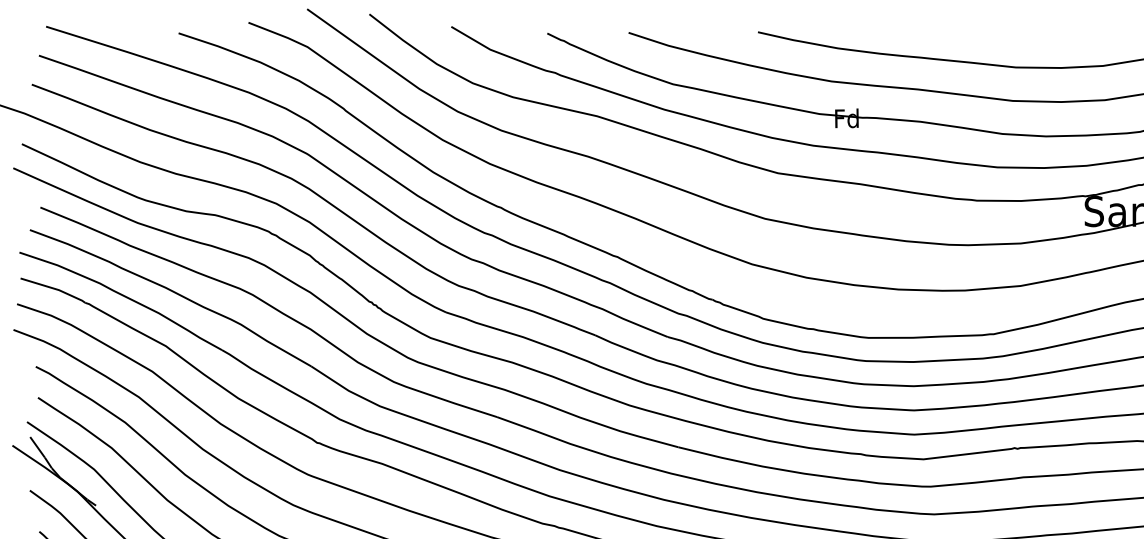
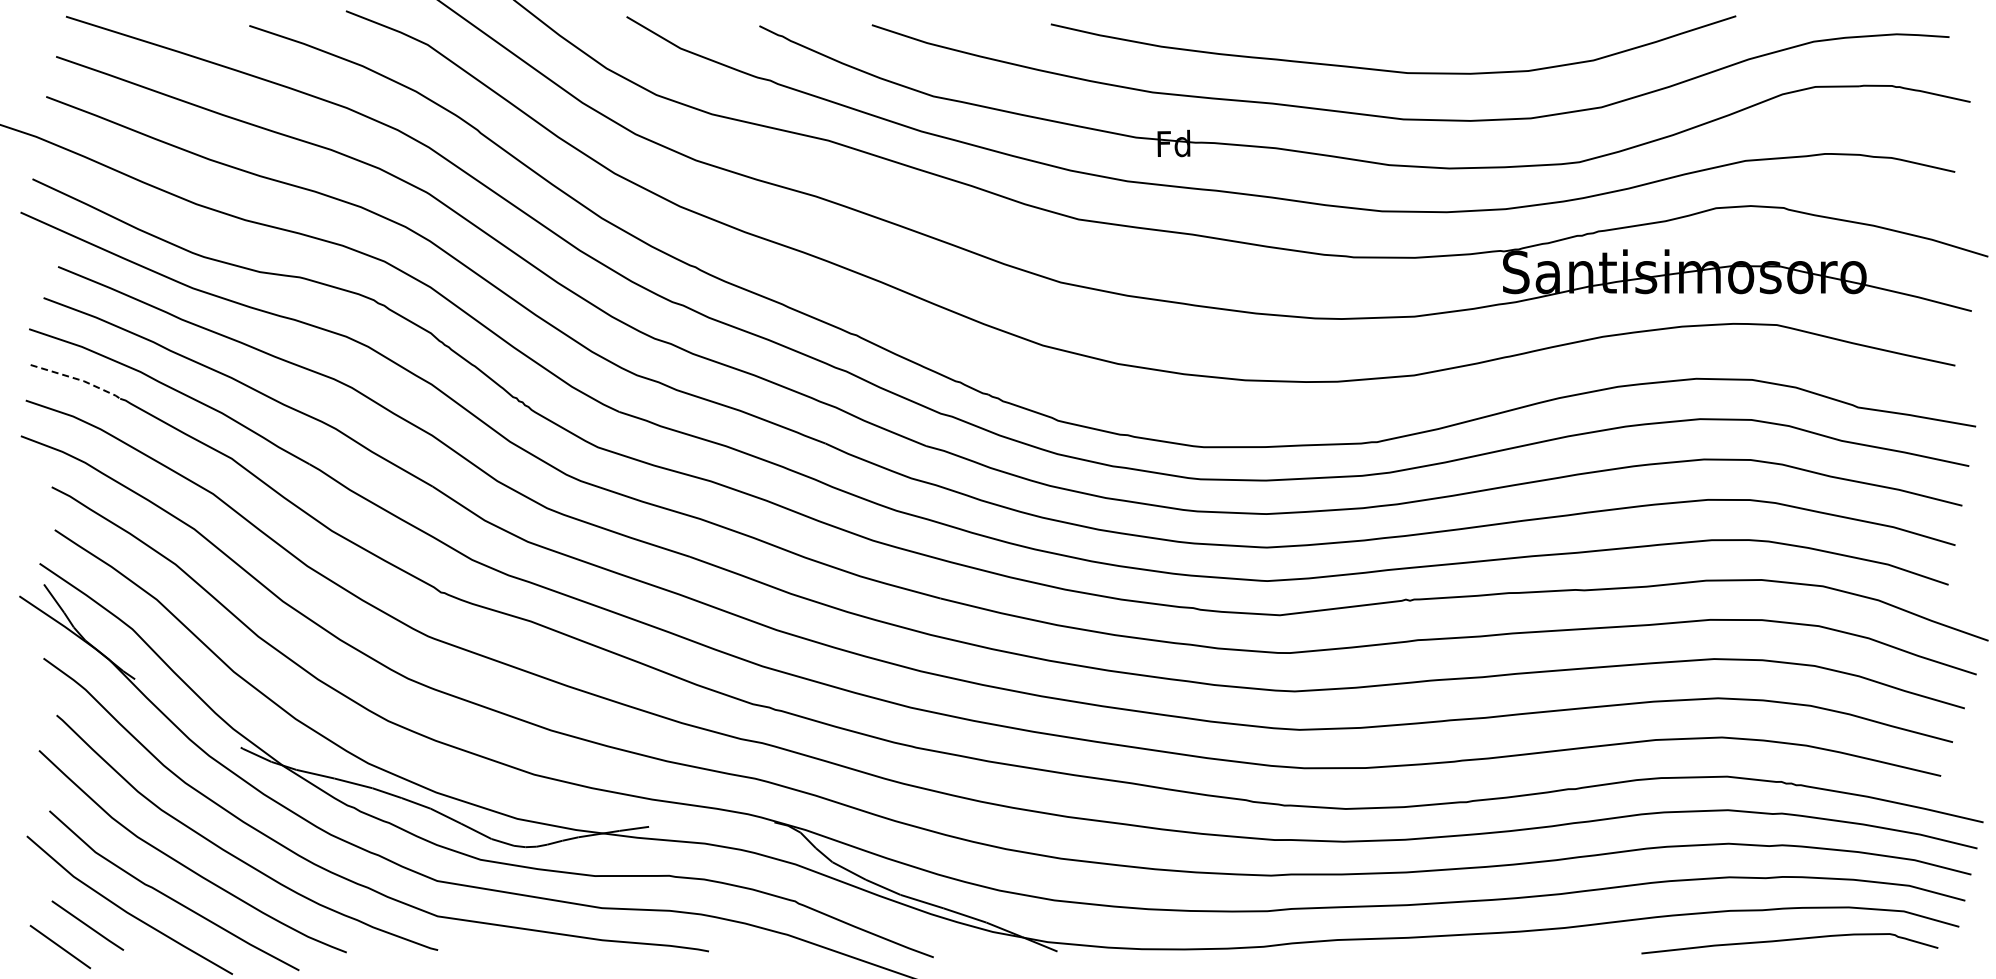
line: (55, 288) -> (78, 379), solid -> dashed

